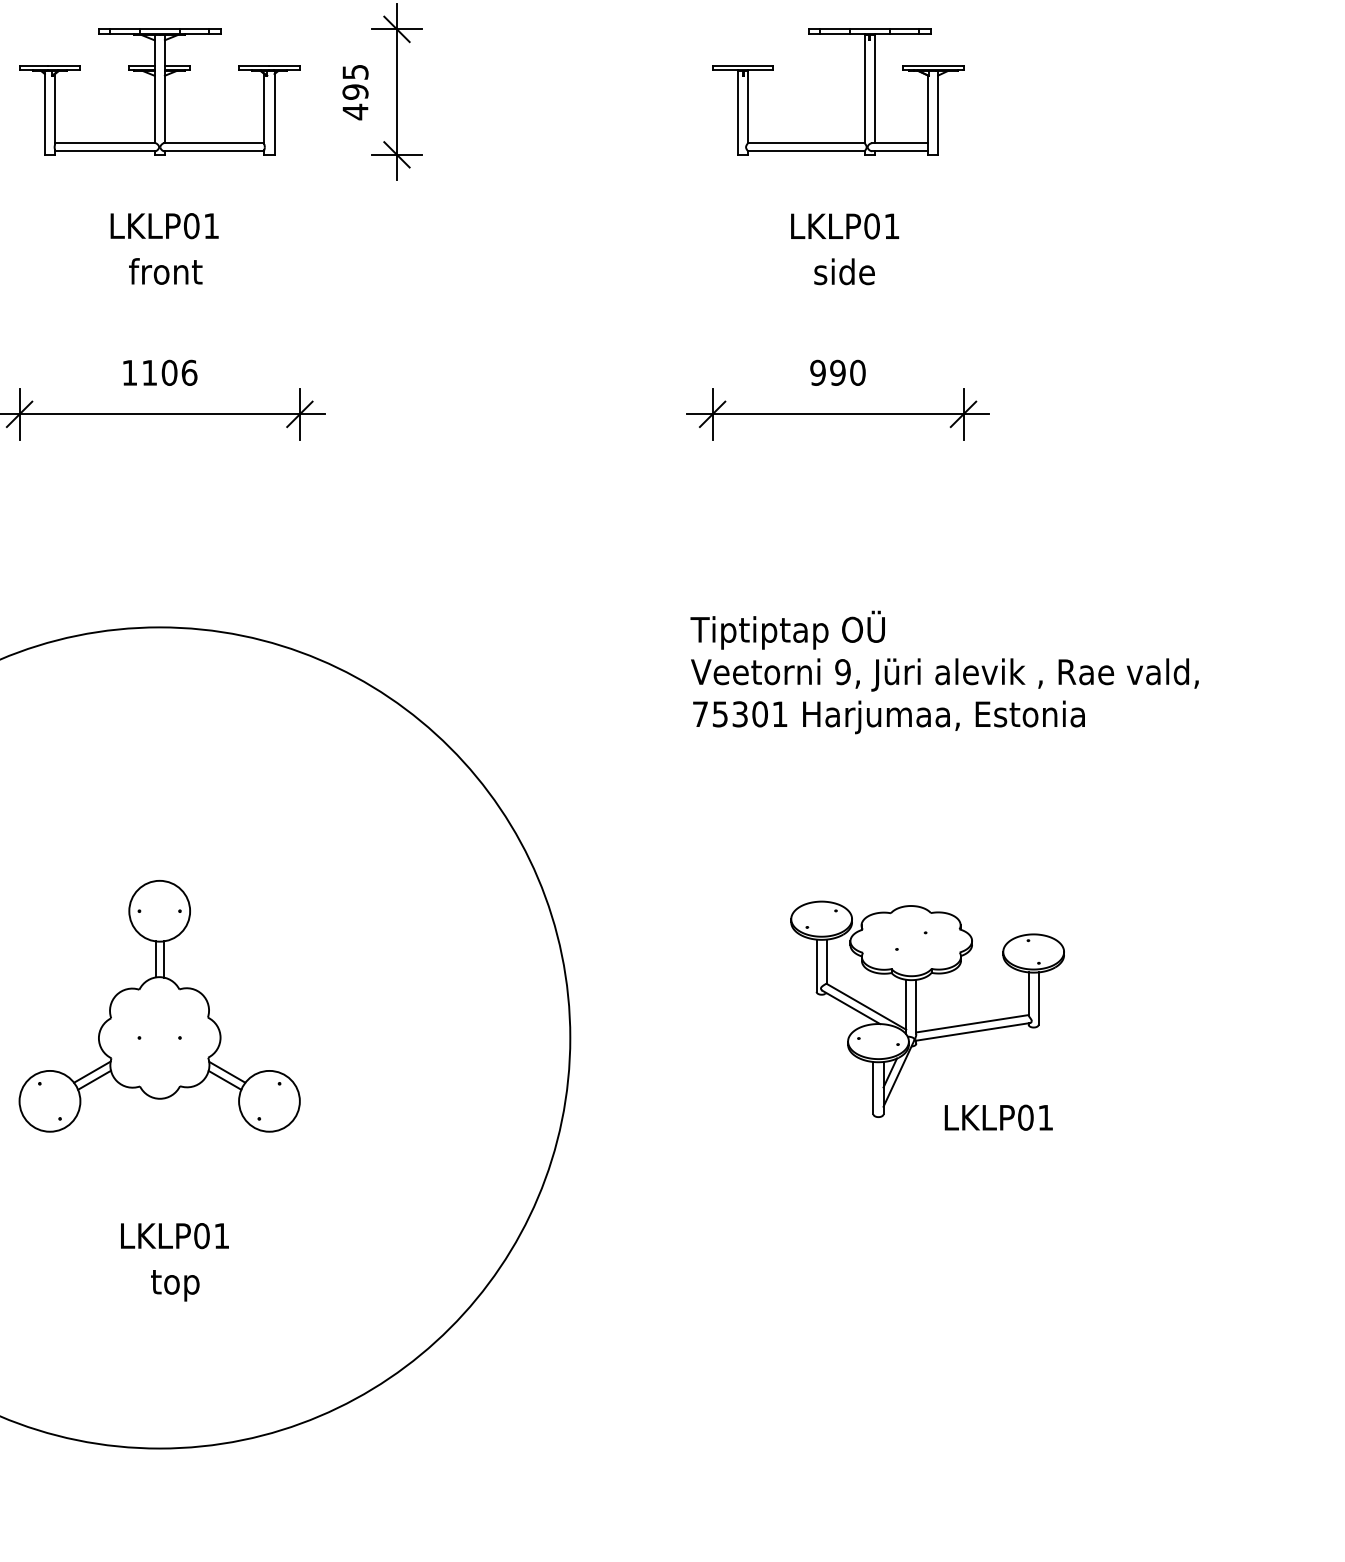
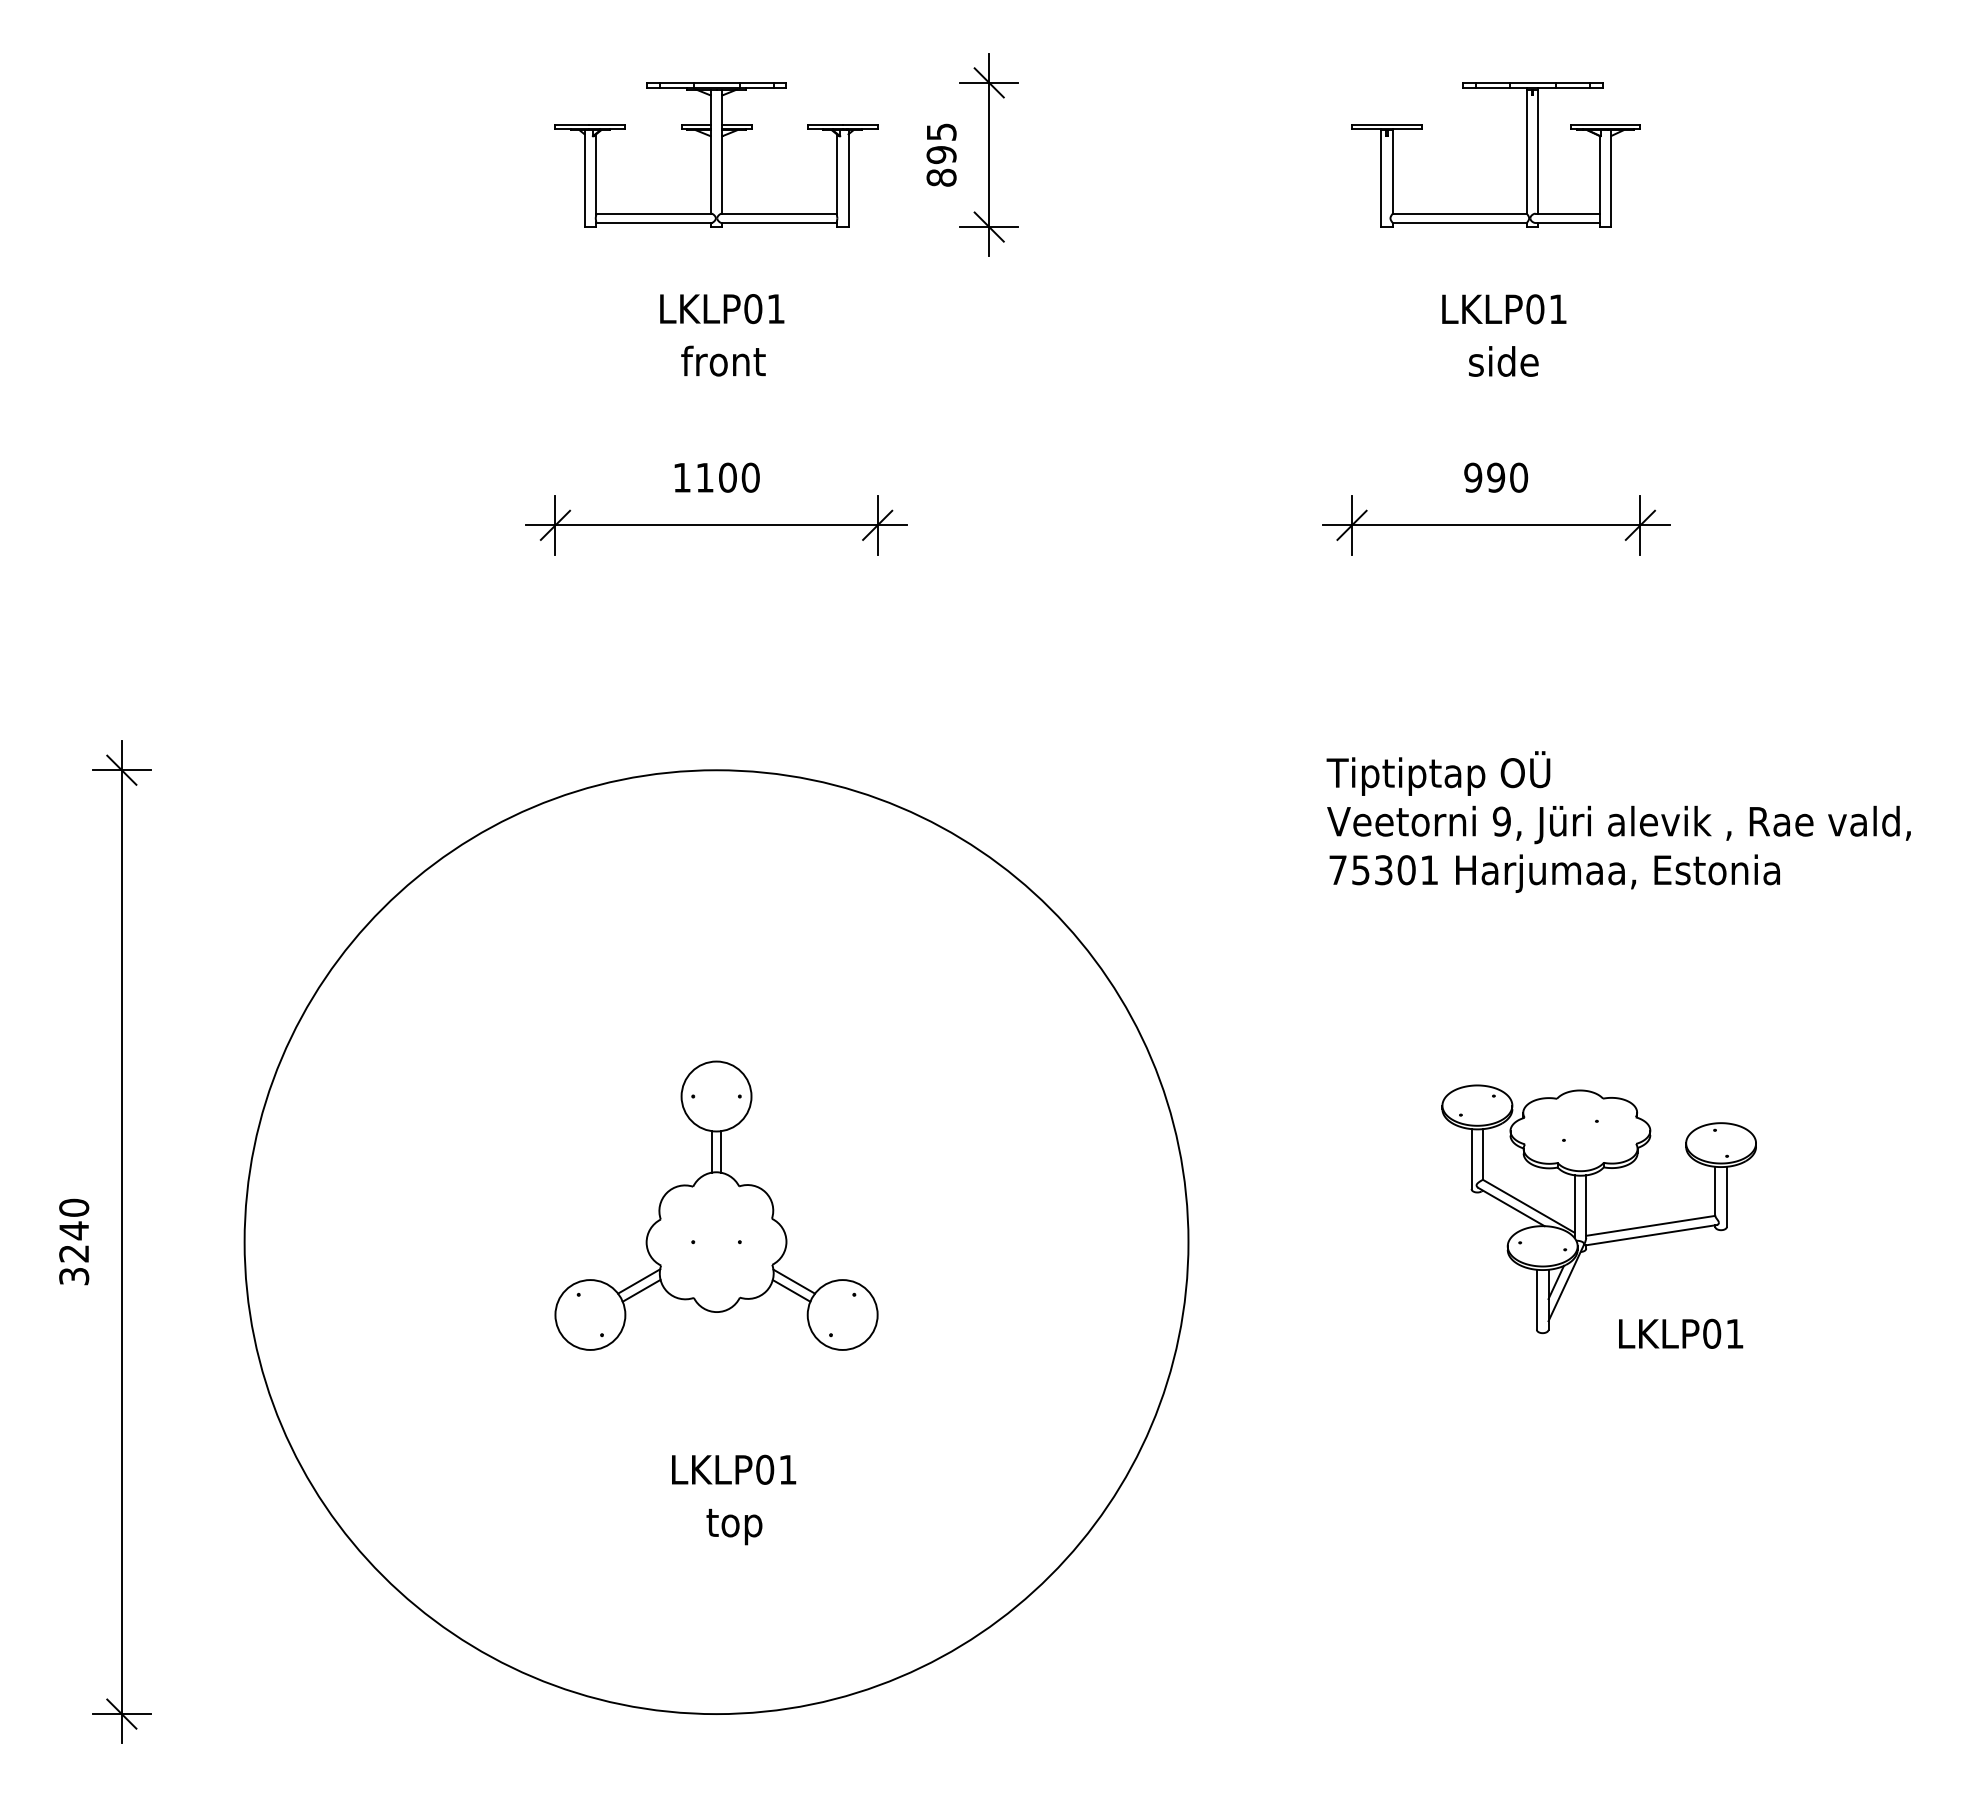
text: (355, 111) -> (941, 177), 495 -> 895
text: (189, 372) -> (750, 477), 1106 -> 1100

